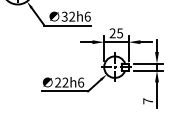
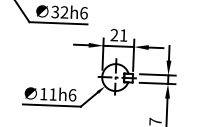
text: (120, 33) -> (124, 35), 25 -> 21
text: (61, 82) -> (48, 94), 22h6 -> 11h6

